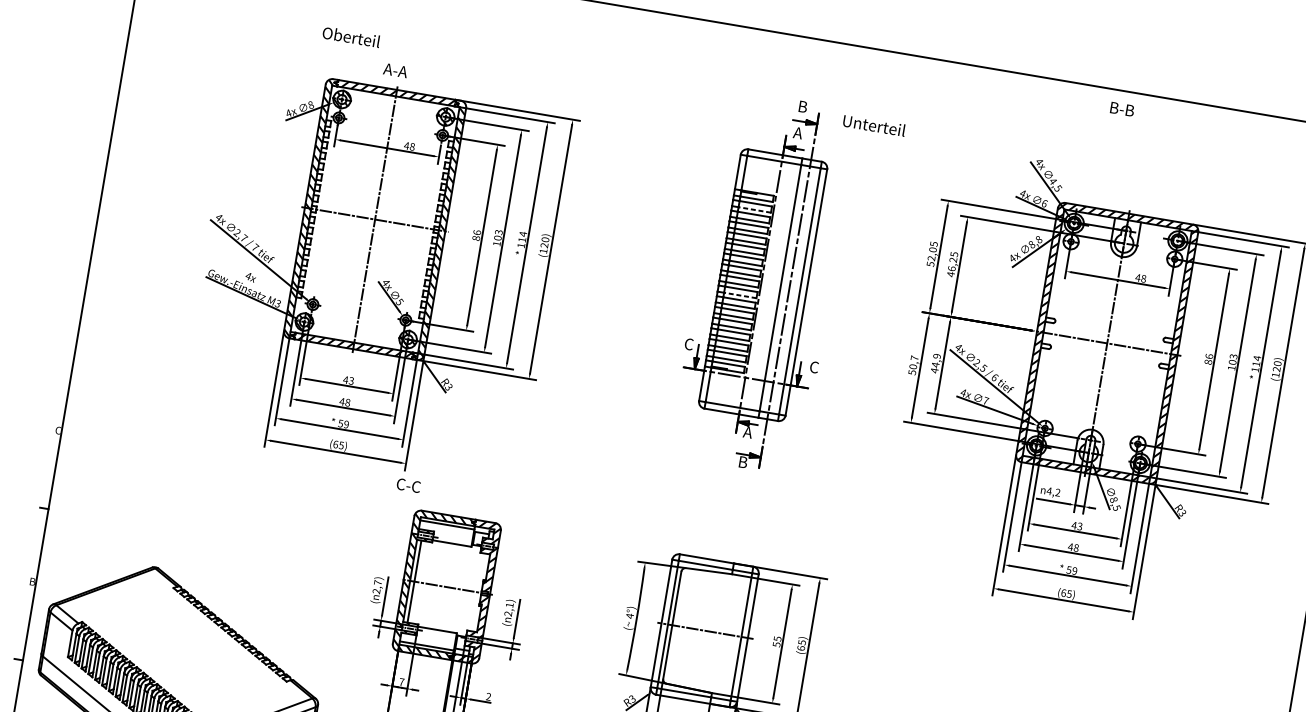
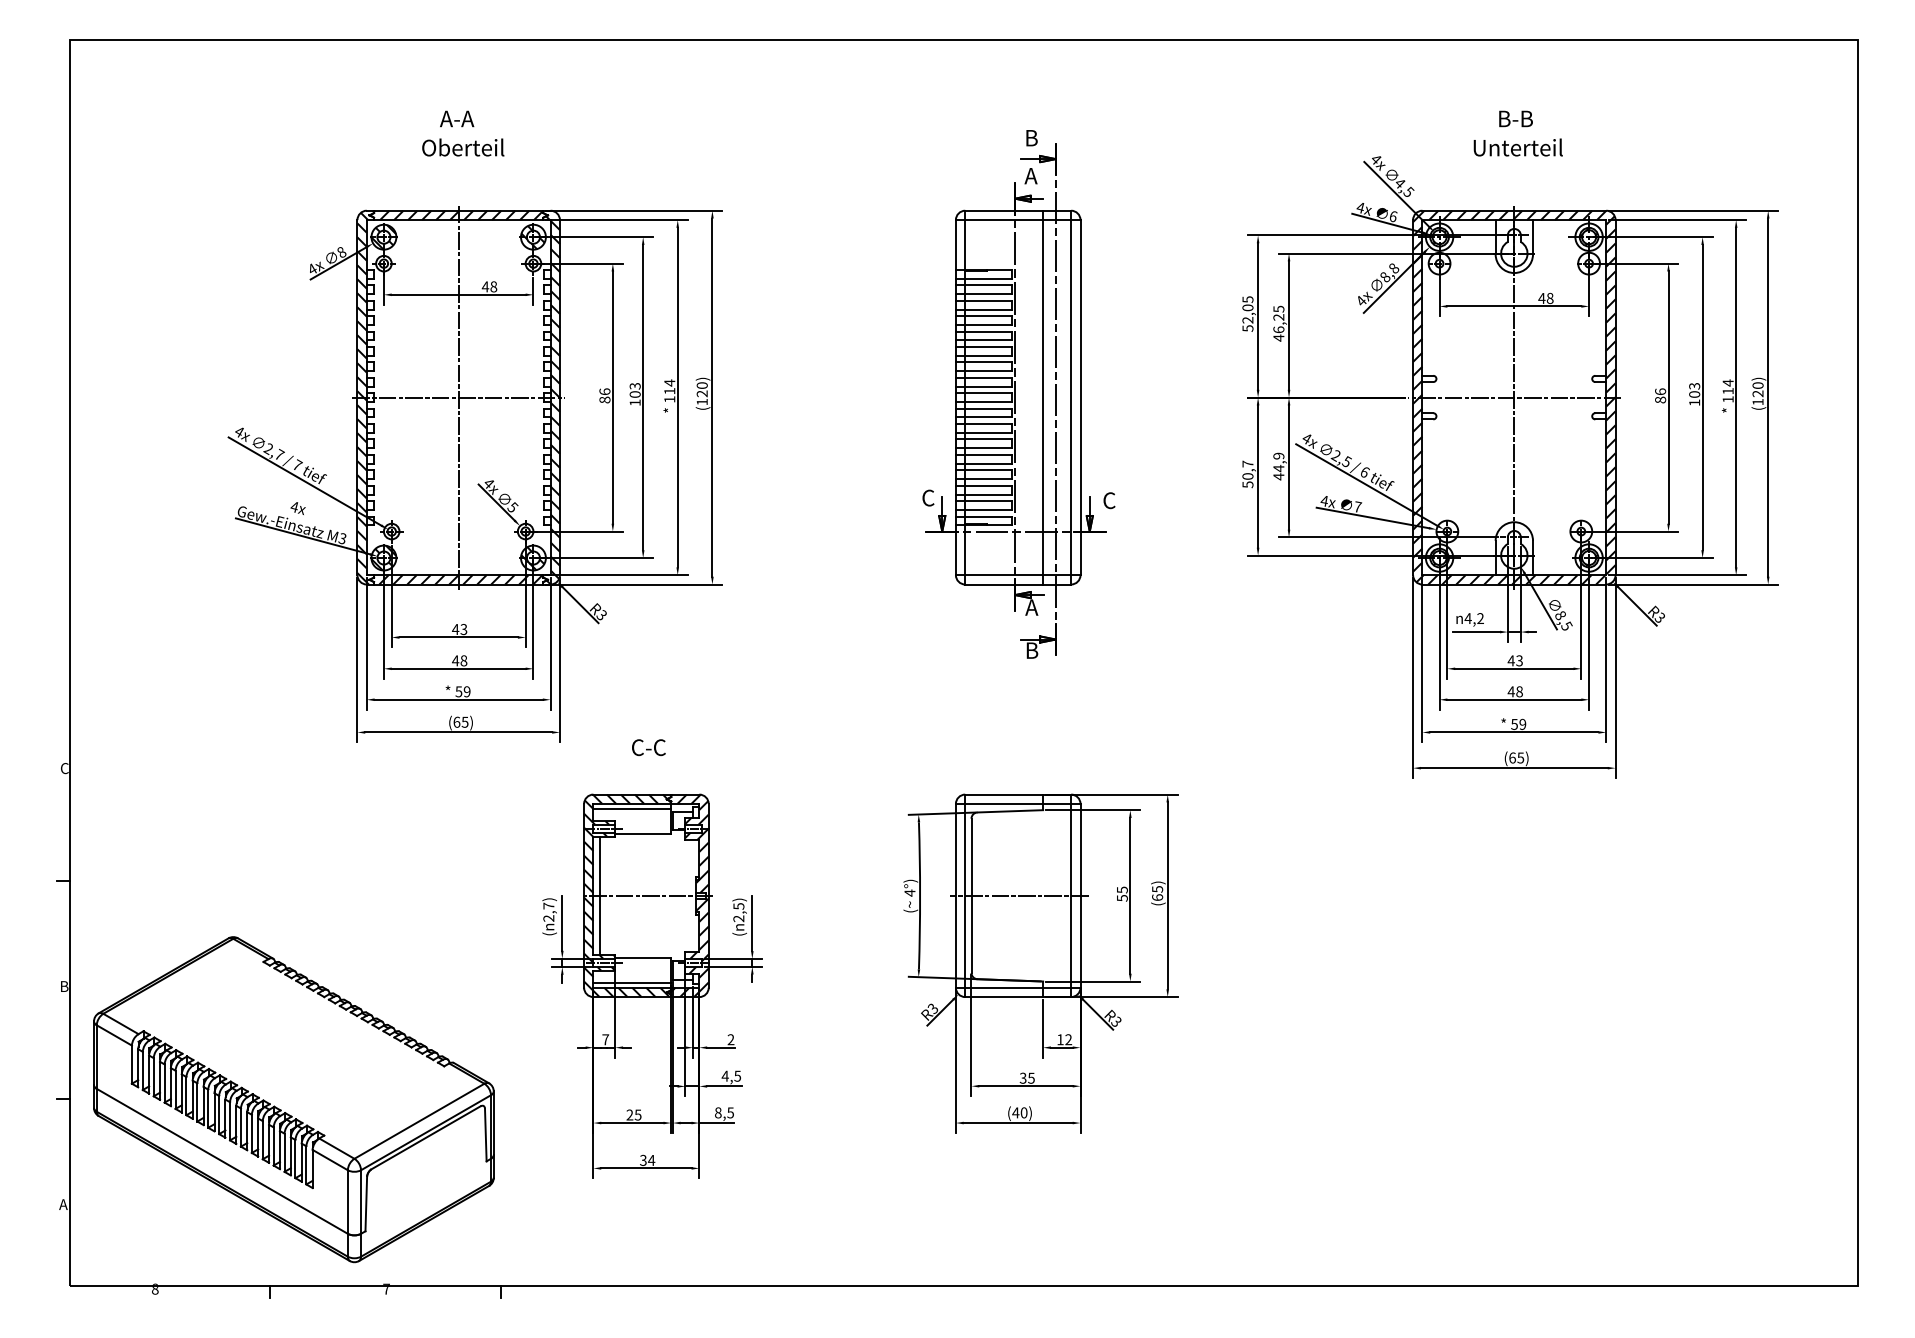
text: (351, 37) -> (463, 147), moved
text: (395, 70) -> (457, 118), moved
text: (1122, 108) -> (1515, 118), moved
text: (873, 125) -> (1517, 147), moved
line: (754, 210) -> (988, 294), dashed -> solid
line: (740, 295) -> (988, 417), dashed -> solid
text: (408, 485) -> (648, 747), moved
text: (509, 605) -> (738, 906), 2,1 -> 2,5

